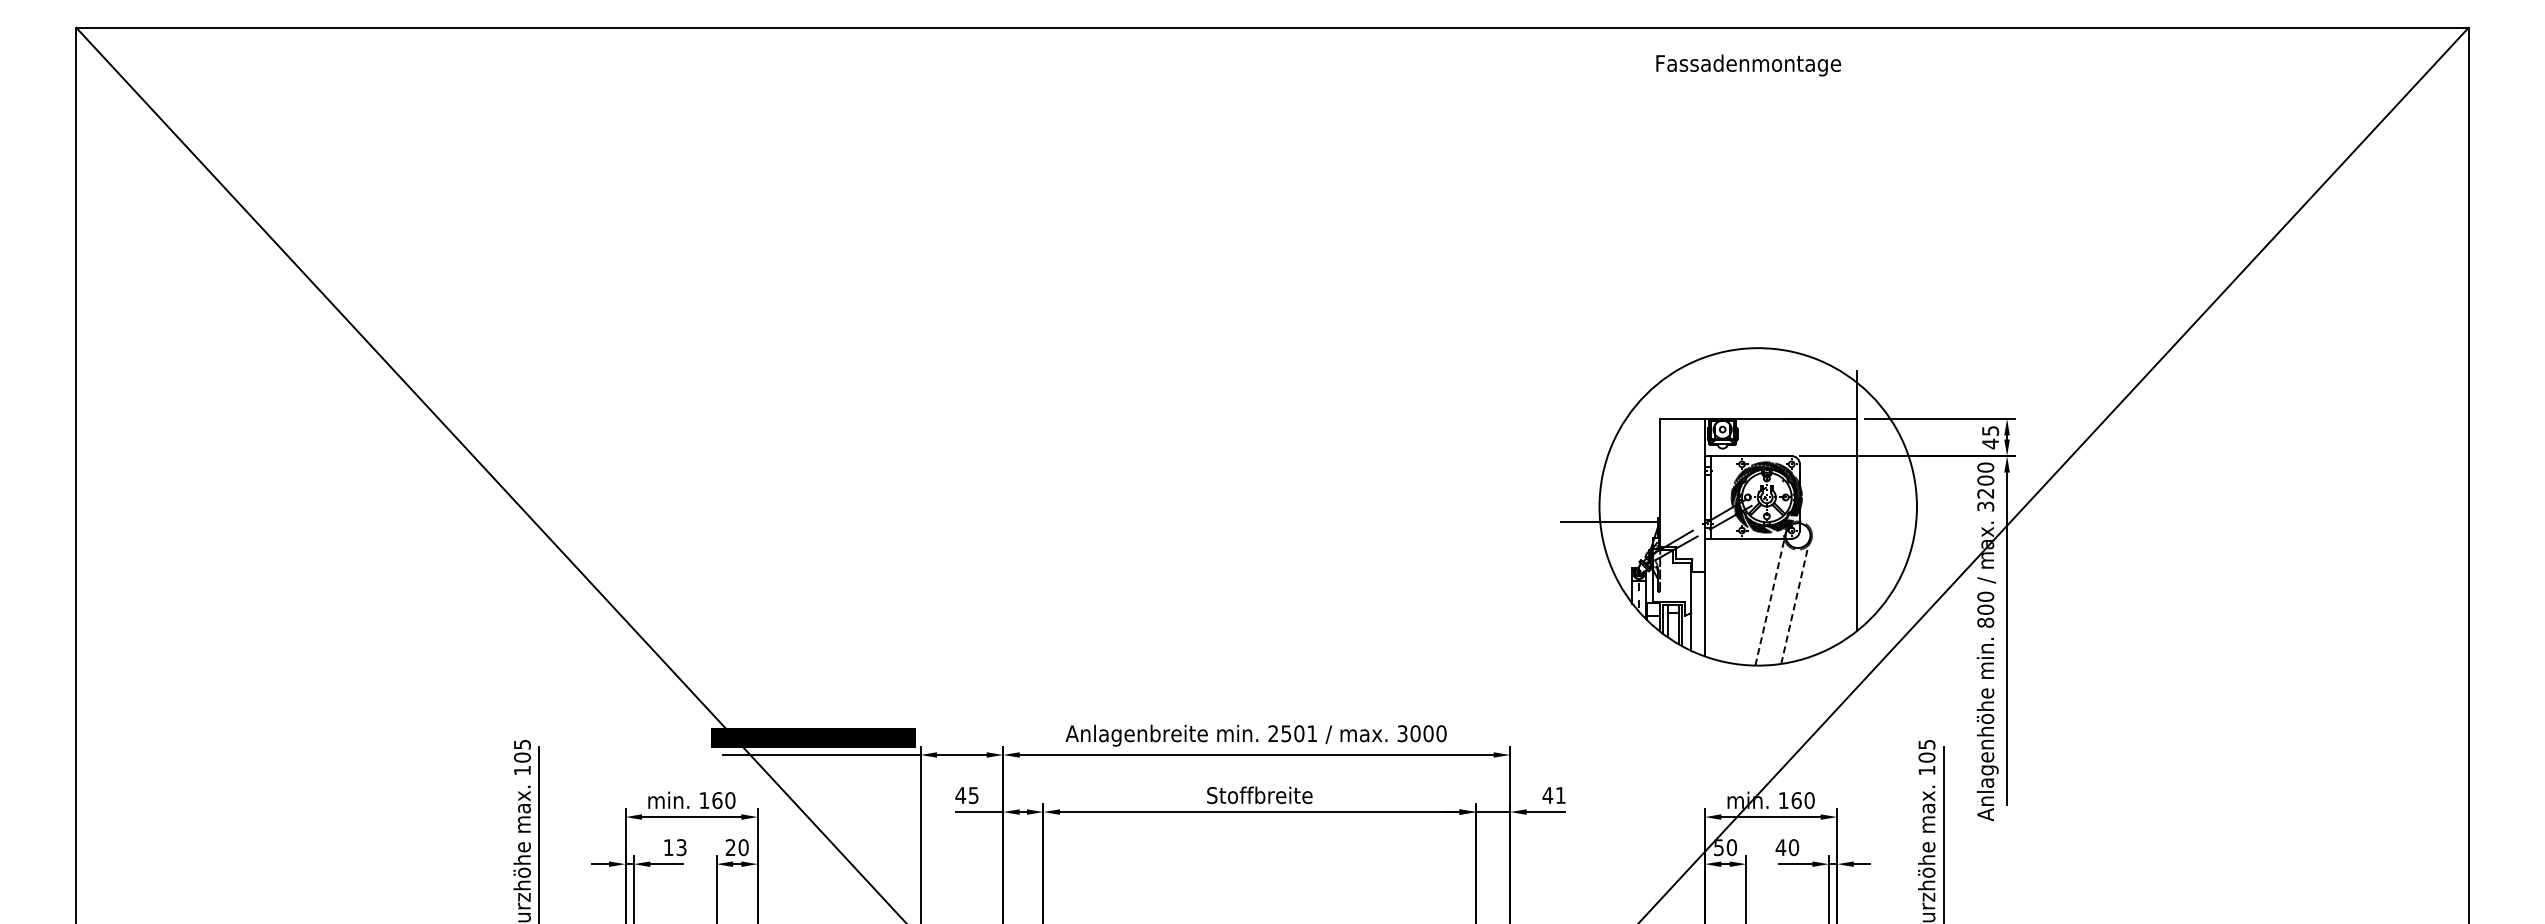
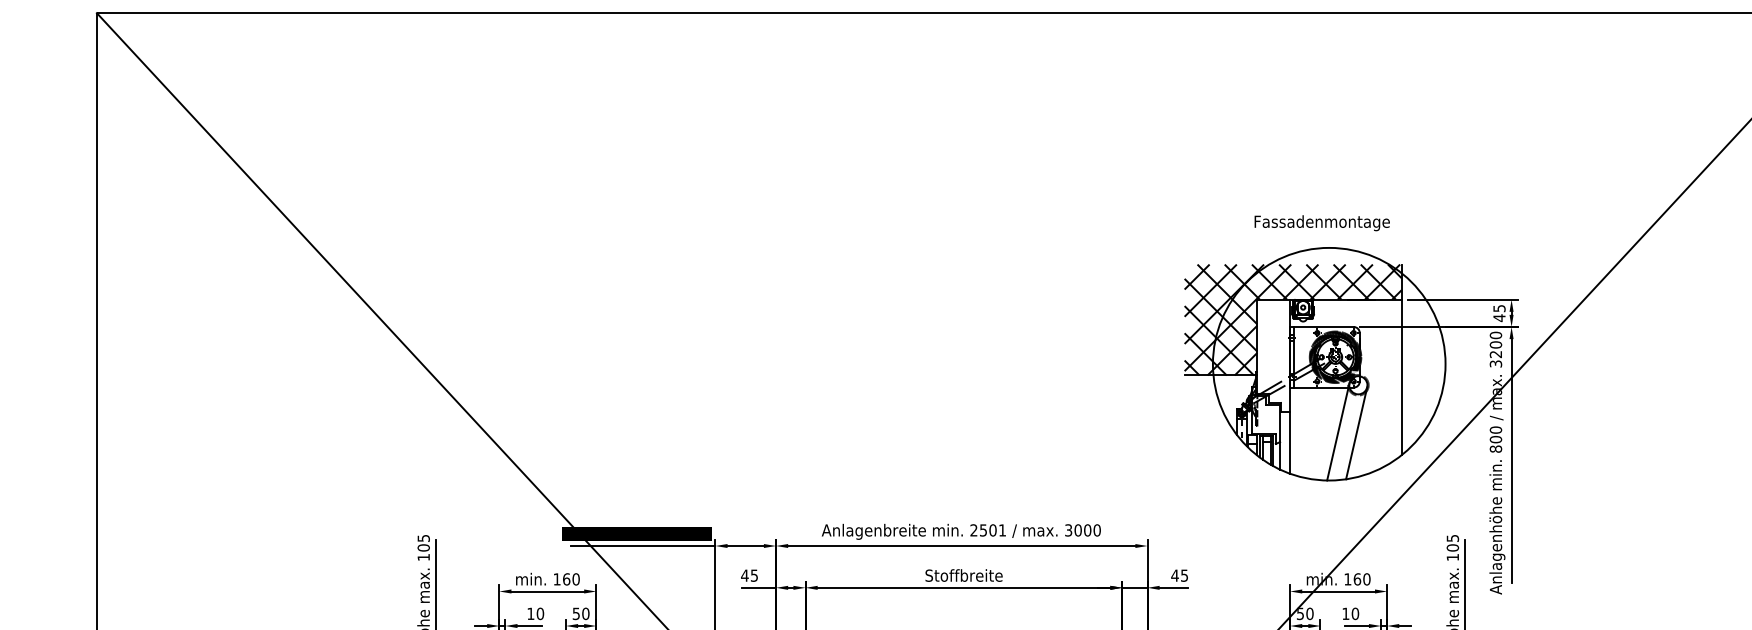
text: (1748, 65) -> (1322, 223), moved
hatch: (1708, 446) -> (1292, 319), added
line: (1770, 598) -> (1338, 431), dashed -> solid
line: (1795, 600) -> (1356, 432), dashed -> solid
text: (1560, 795) -> (1184, 575), 41 -> 45
text: (681, 847) -> (540, 613), 13 -> 10
text: (730, 847) -> (576, 613), 20 -> 50
text: (1780, 847) -> (1345, 613), 40 -> 10

